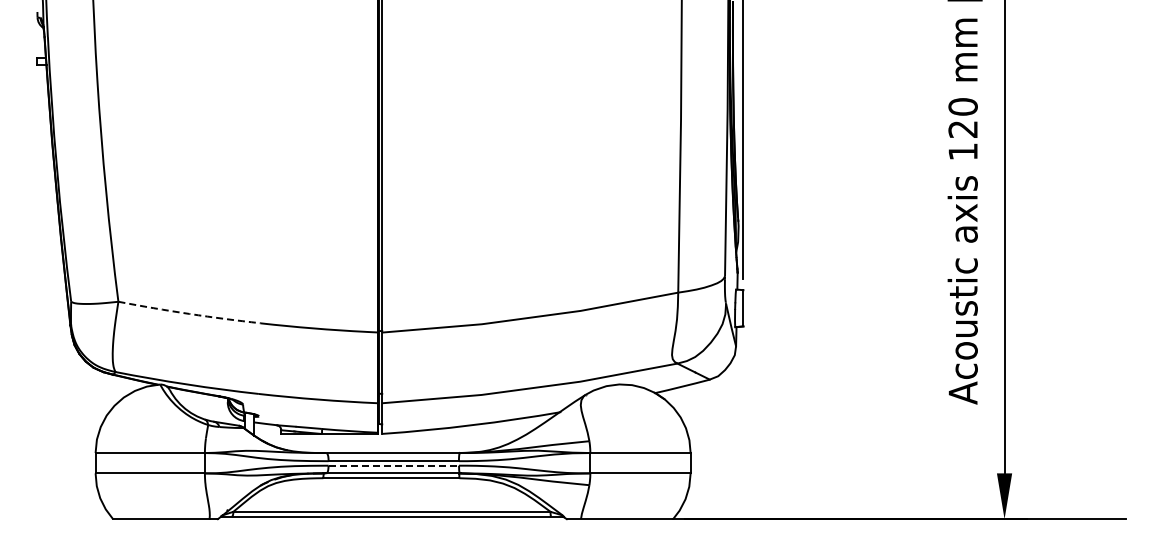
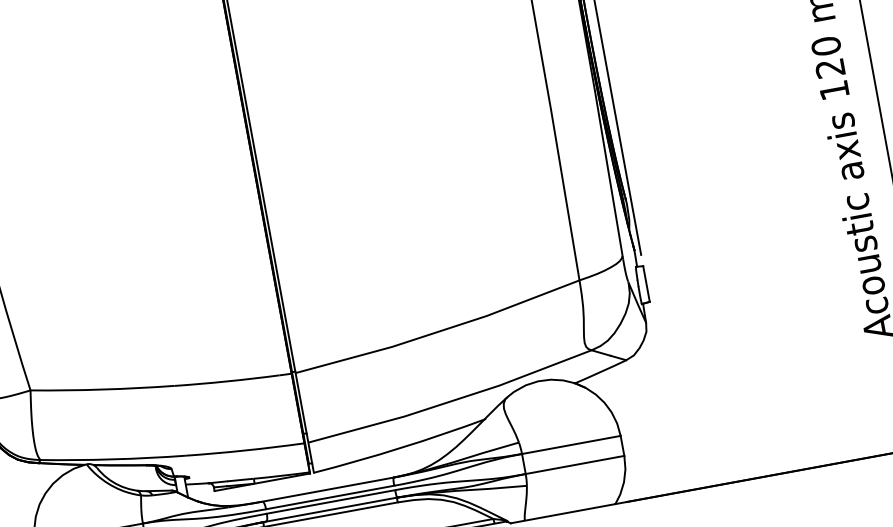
arc: (189, 313) -> (102, 389), dashed -> solid
line: (394, 465) -> (331, 501), dashed -> solid

